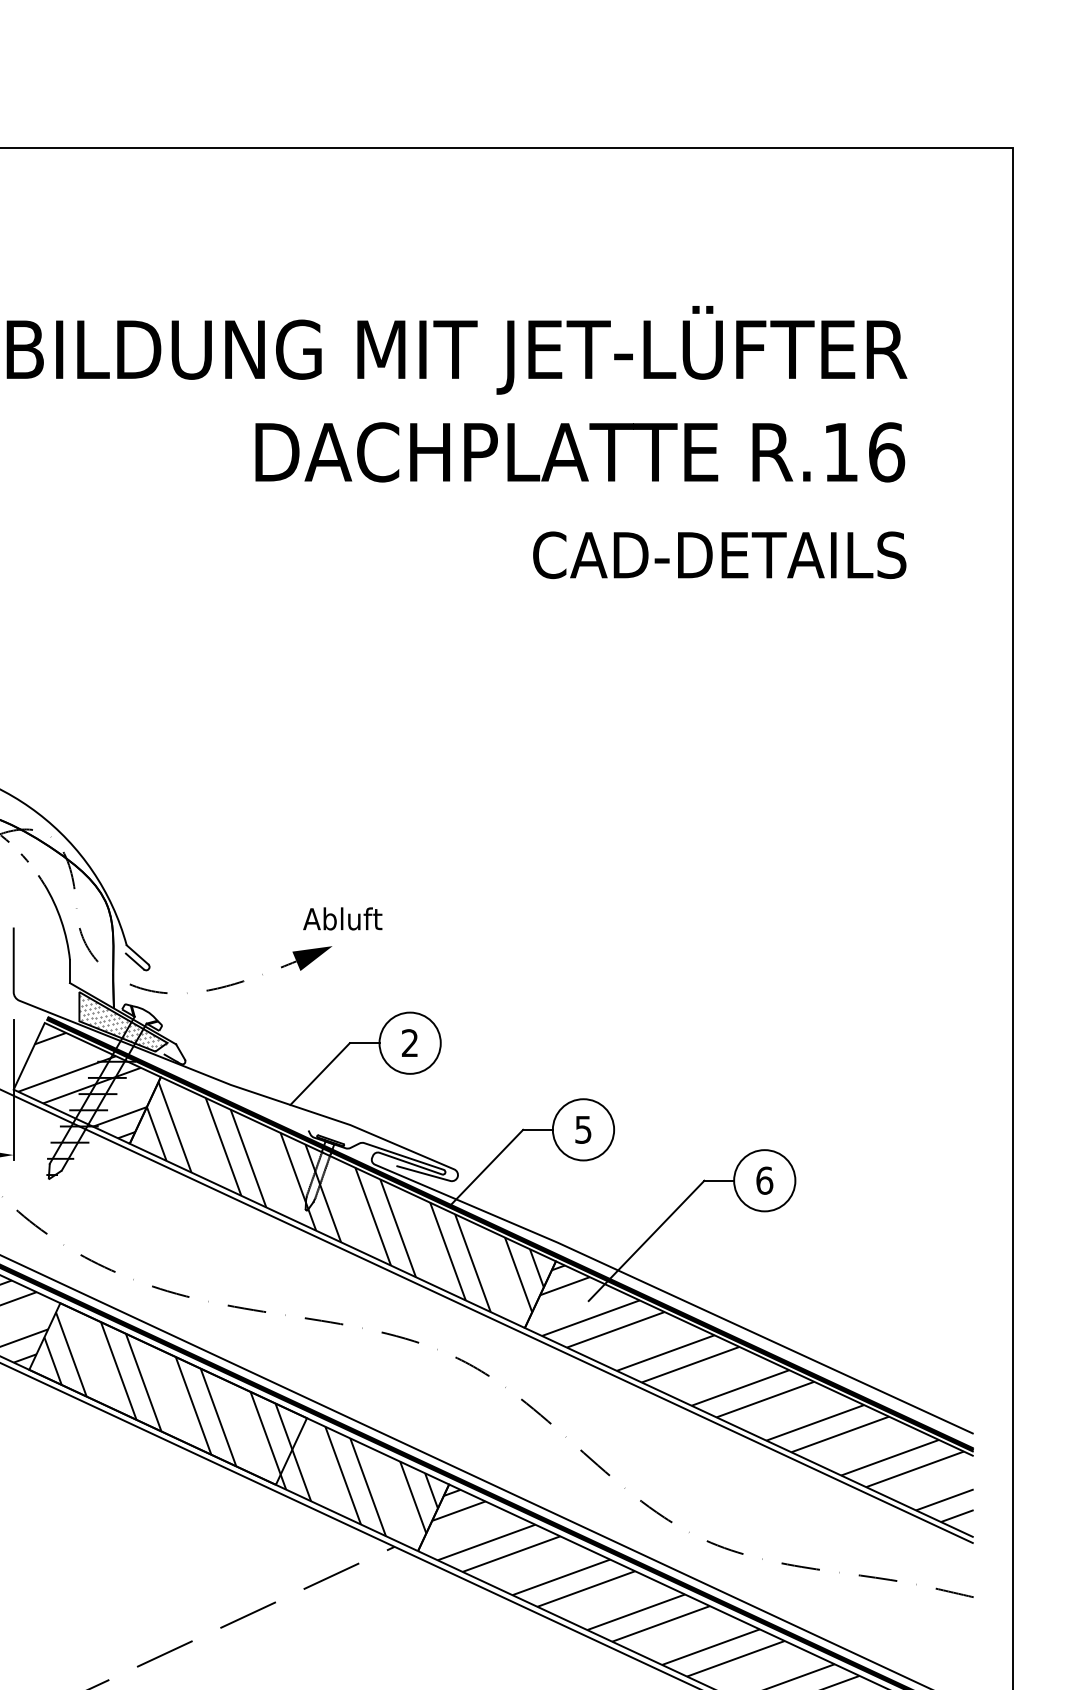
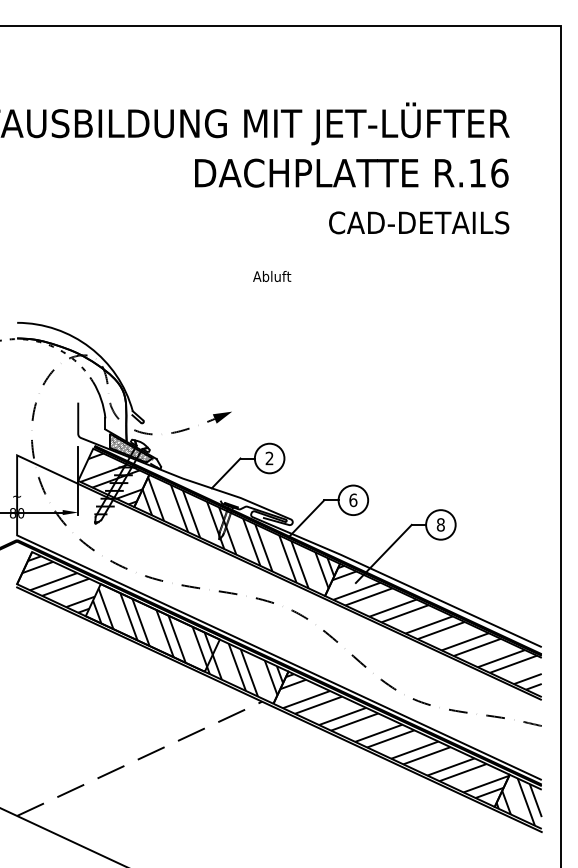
text: (343, 918) -> (272, 276), moved
text: (583, 1130) -> (353, 500), 5 -> 6
text: (763, 1179) -> (440, 524), 6 -> 8

